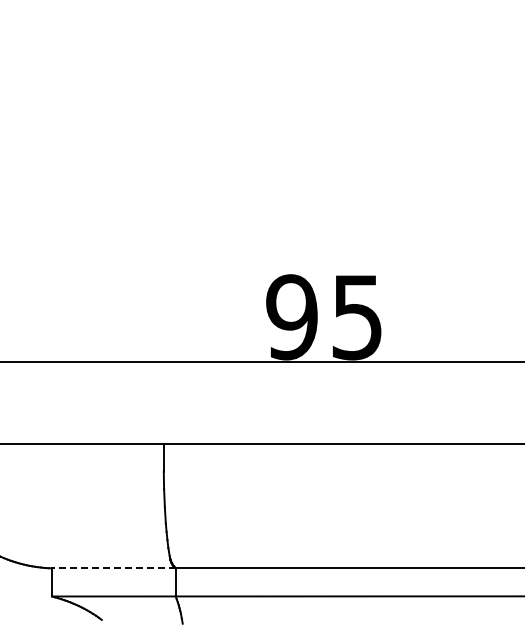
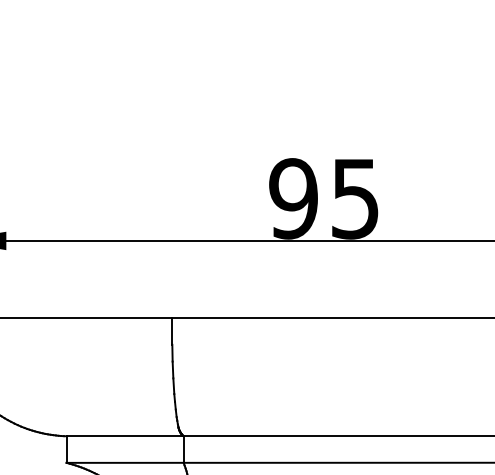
line: (113, 568) -> (124, 436), dashed -> solid

